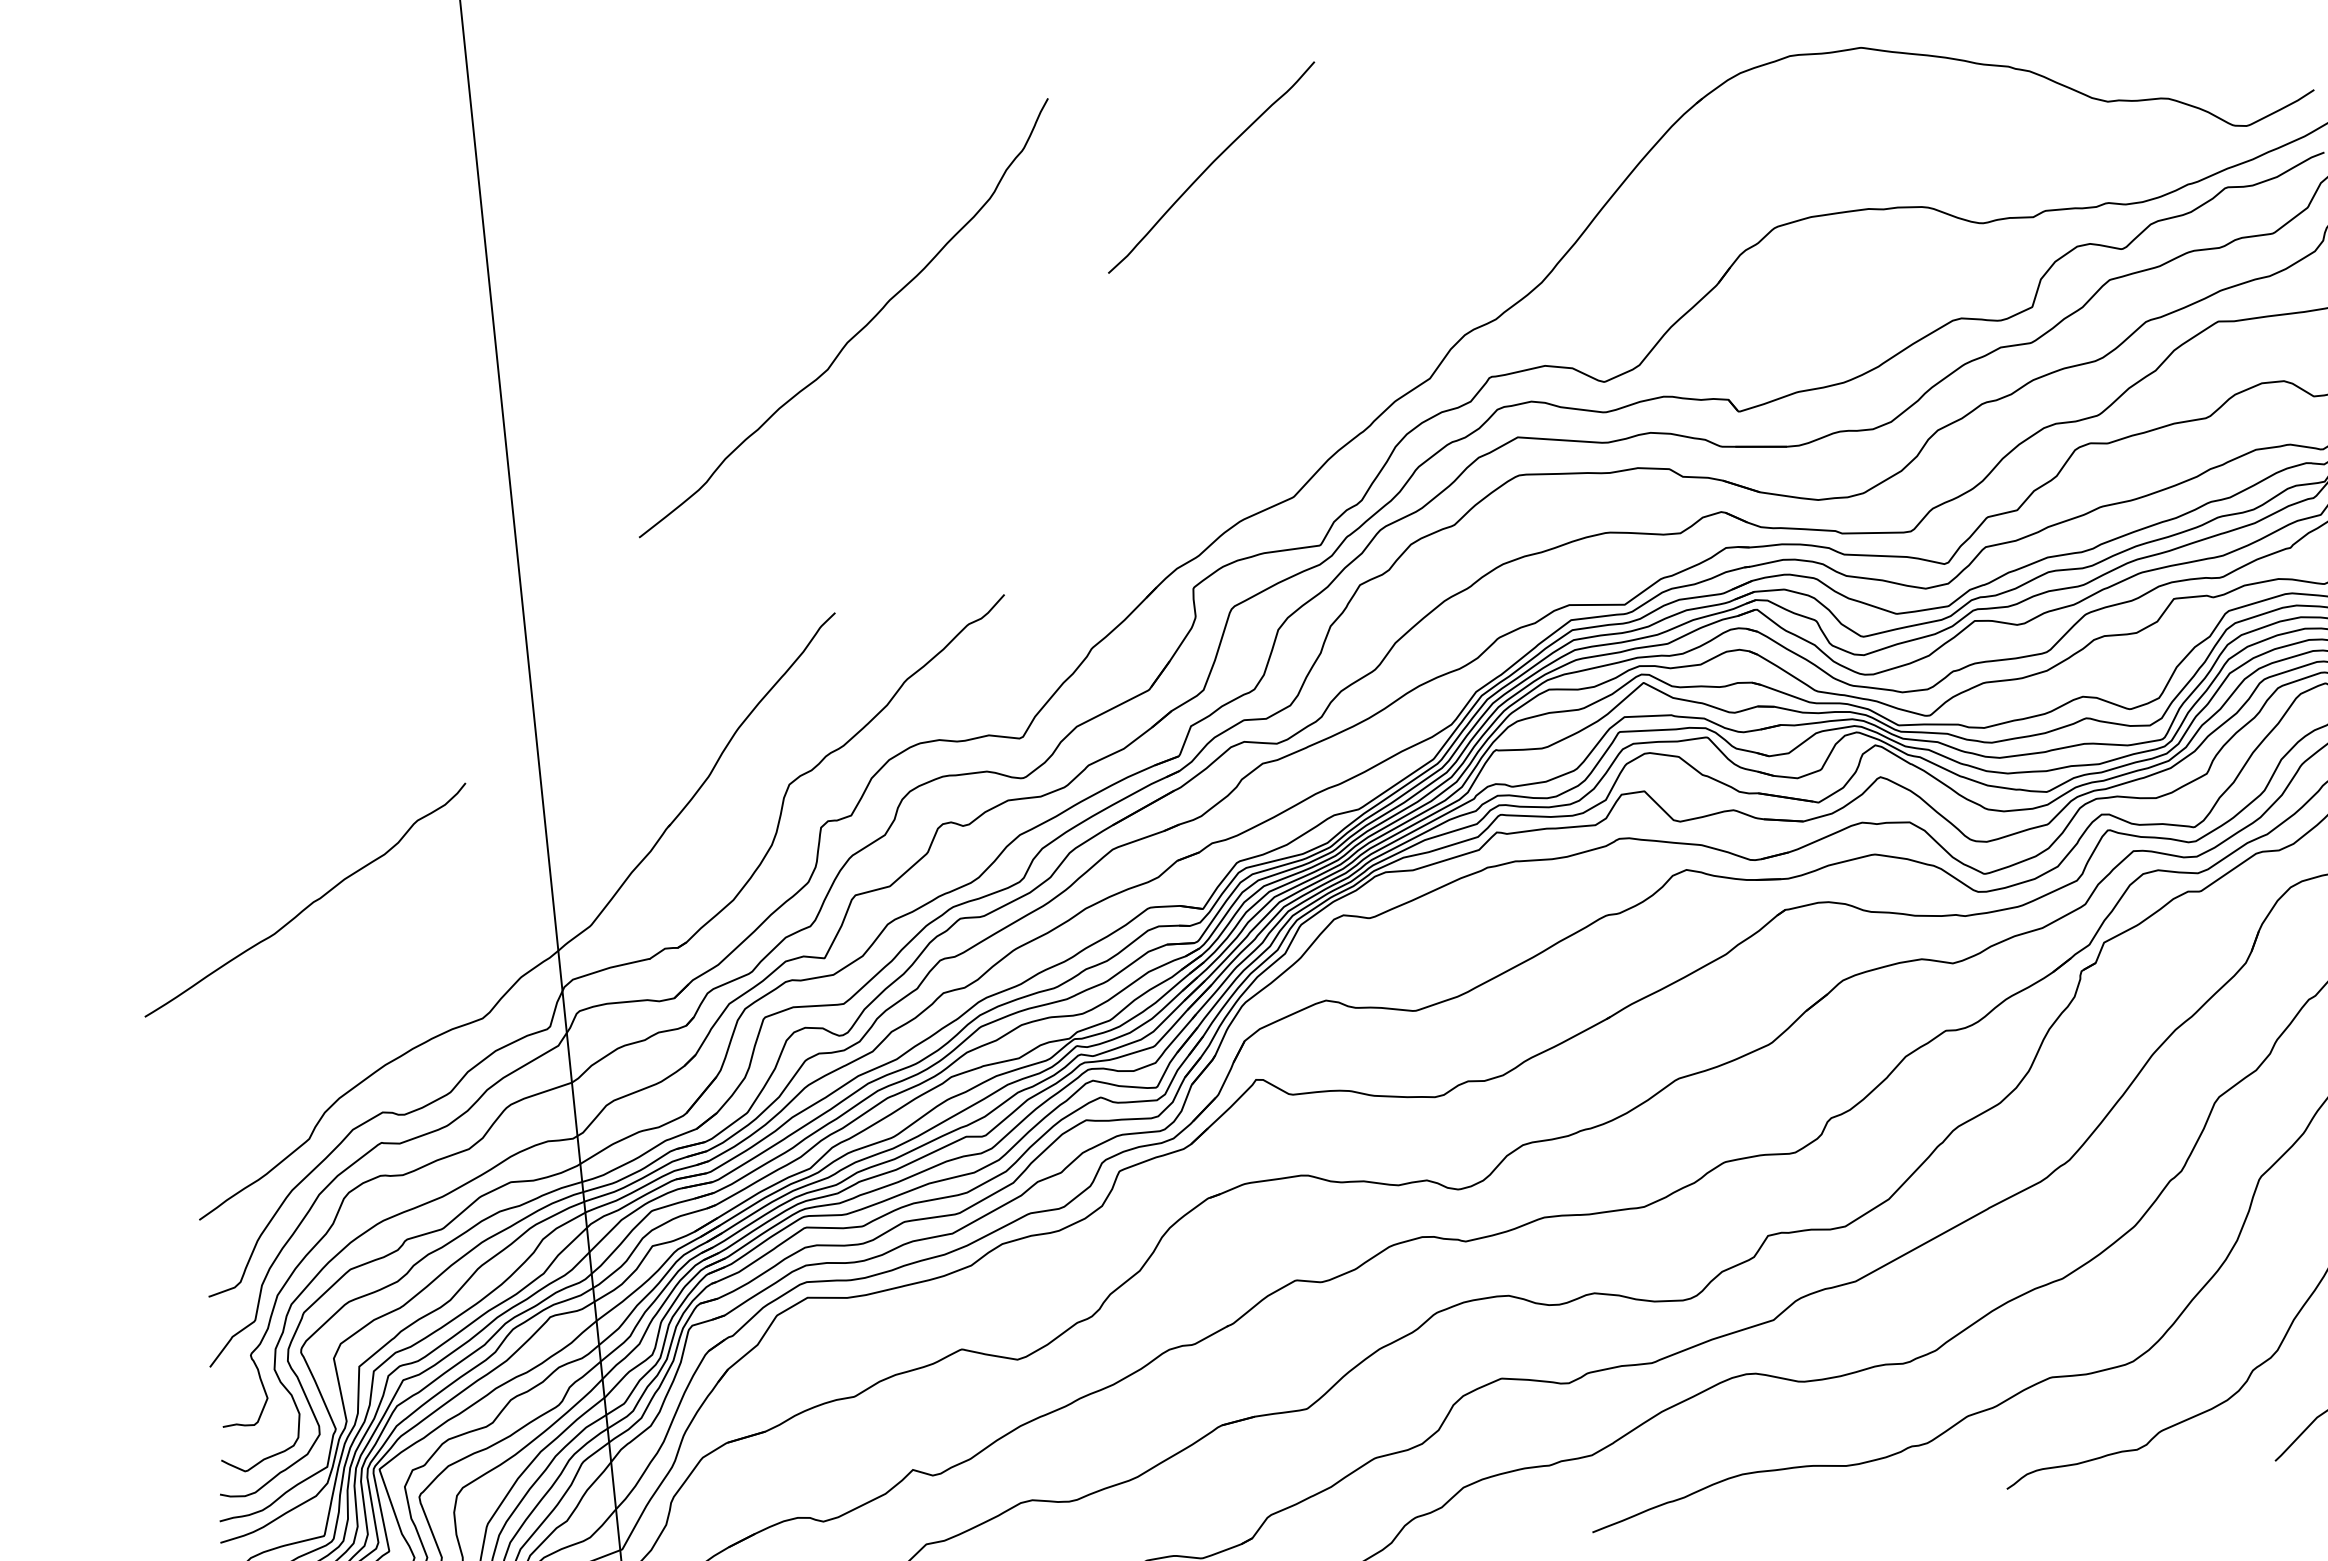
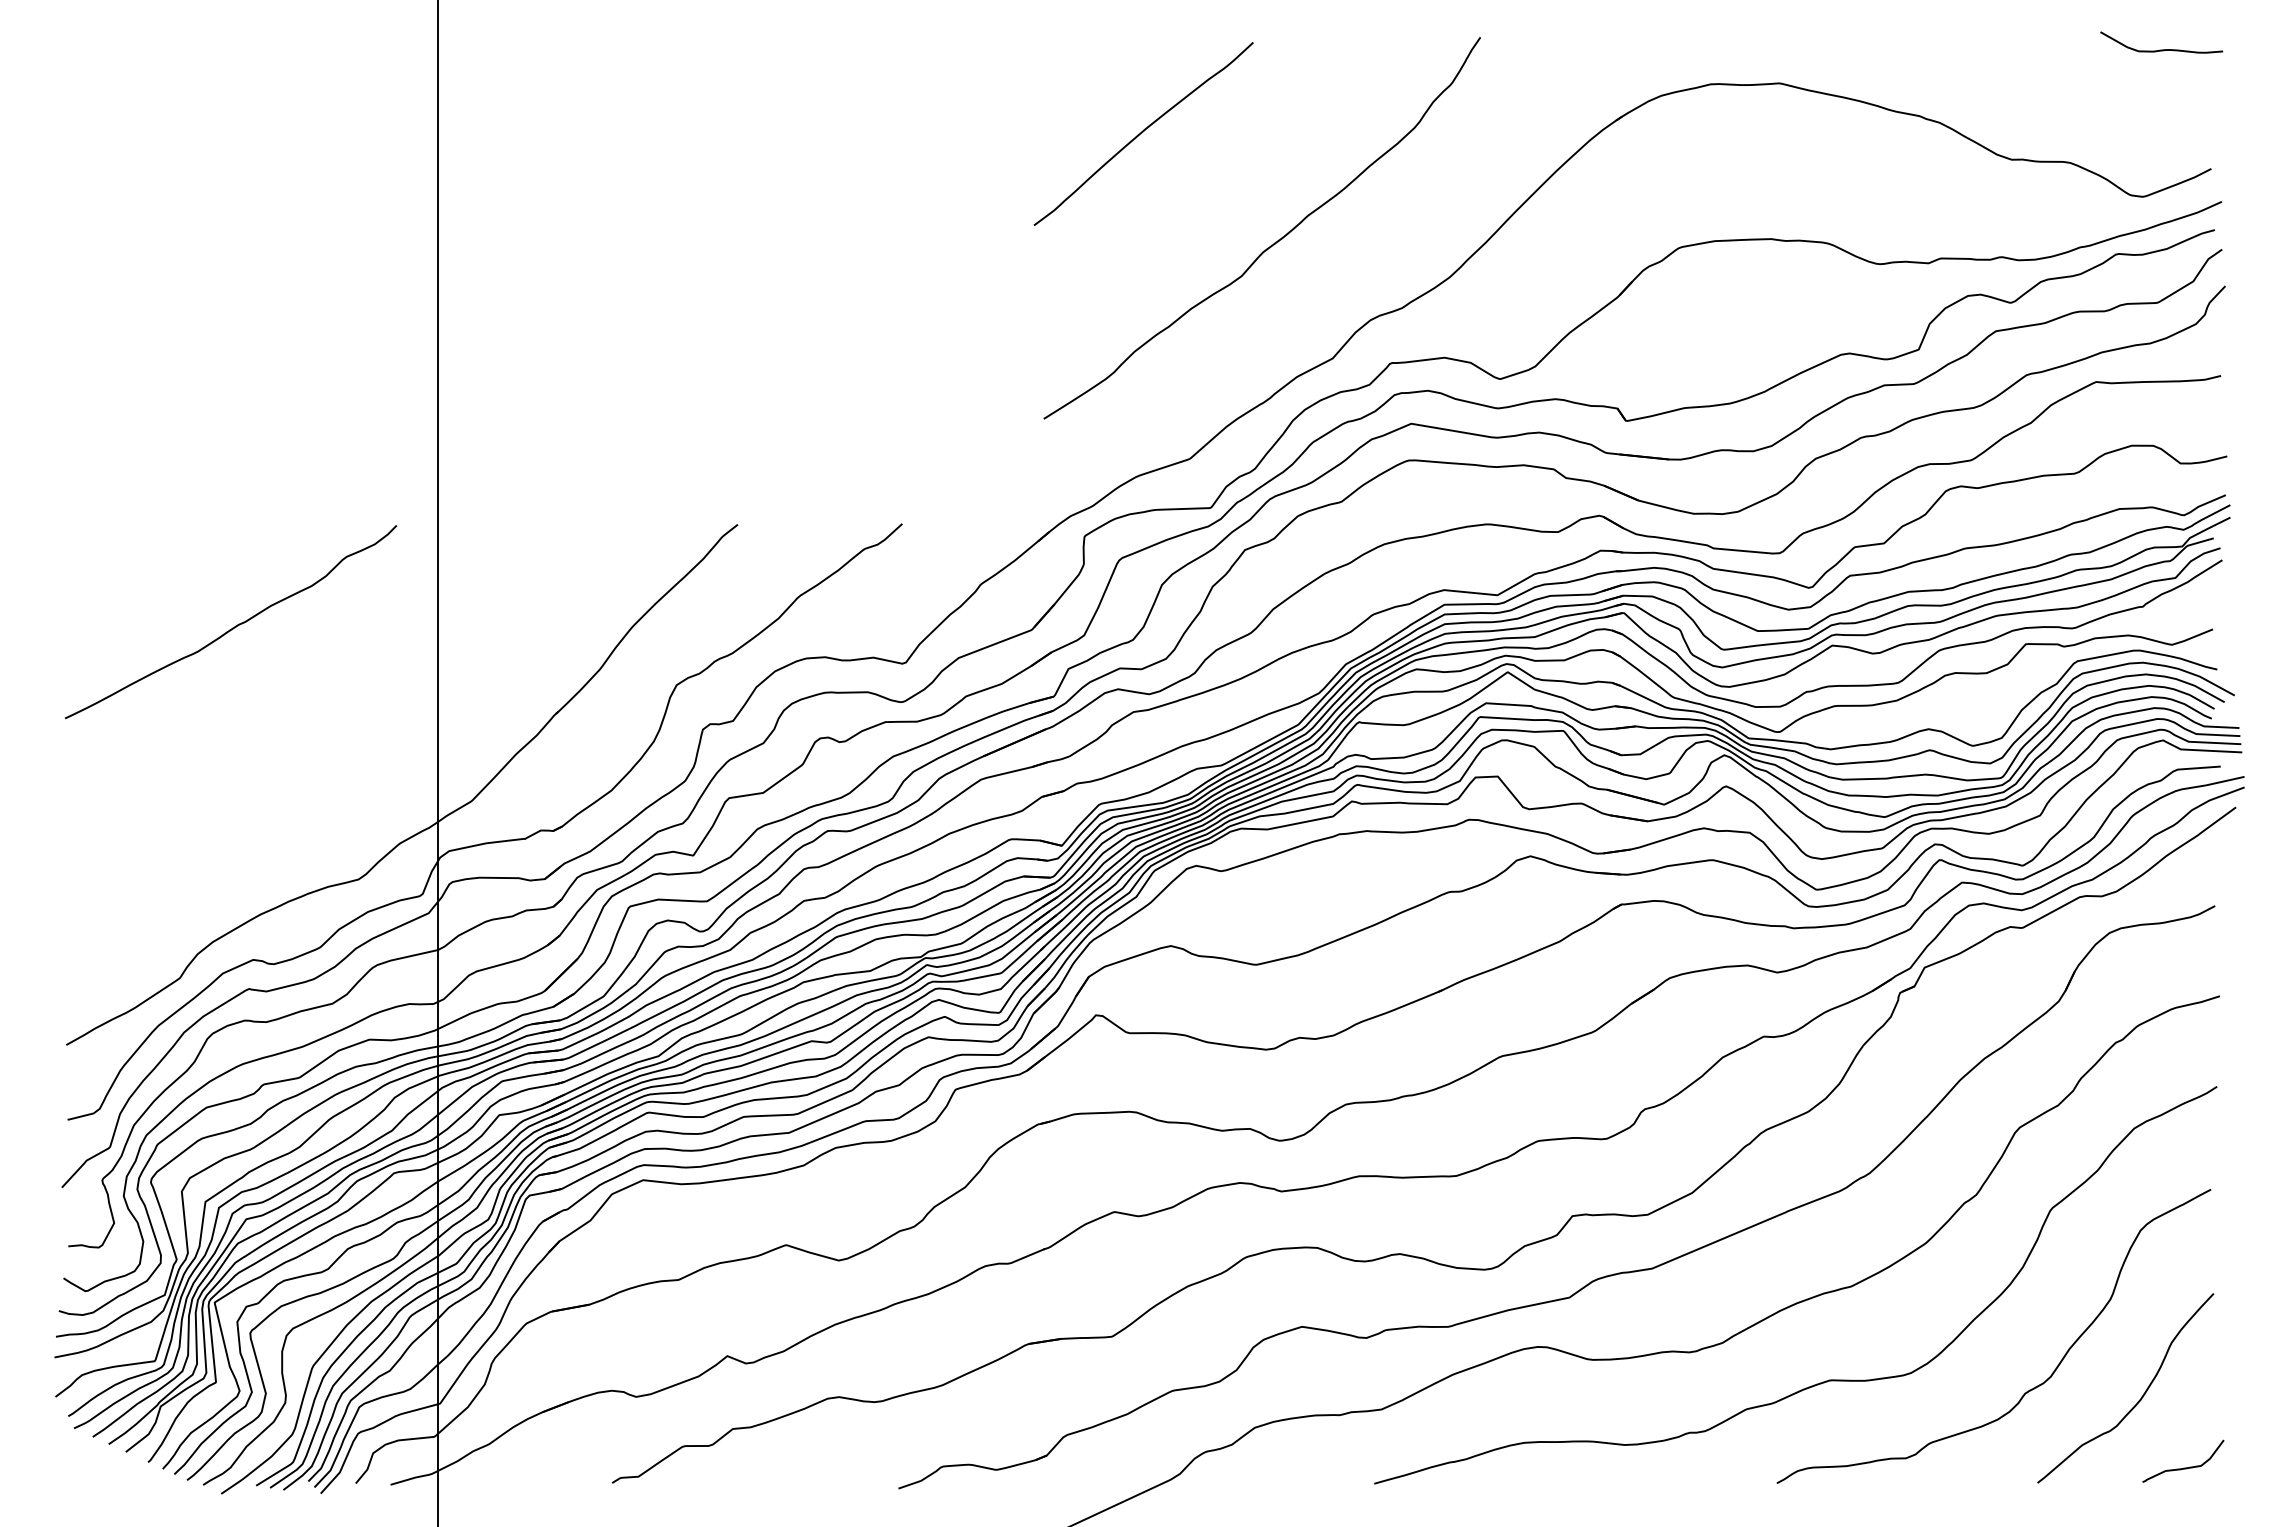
curve: (854, 333) -> (1271, 244), moved
curve: (310, 903) -> (235, 625), moved

